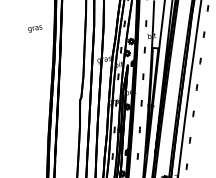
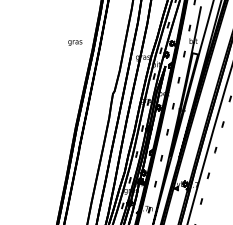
text: (35, 28) -> (75, 42), moved

